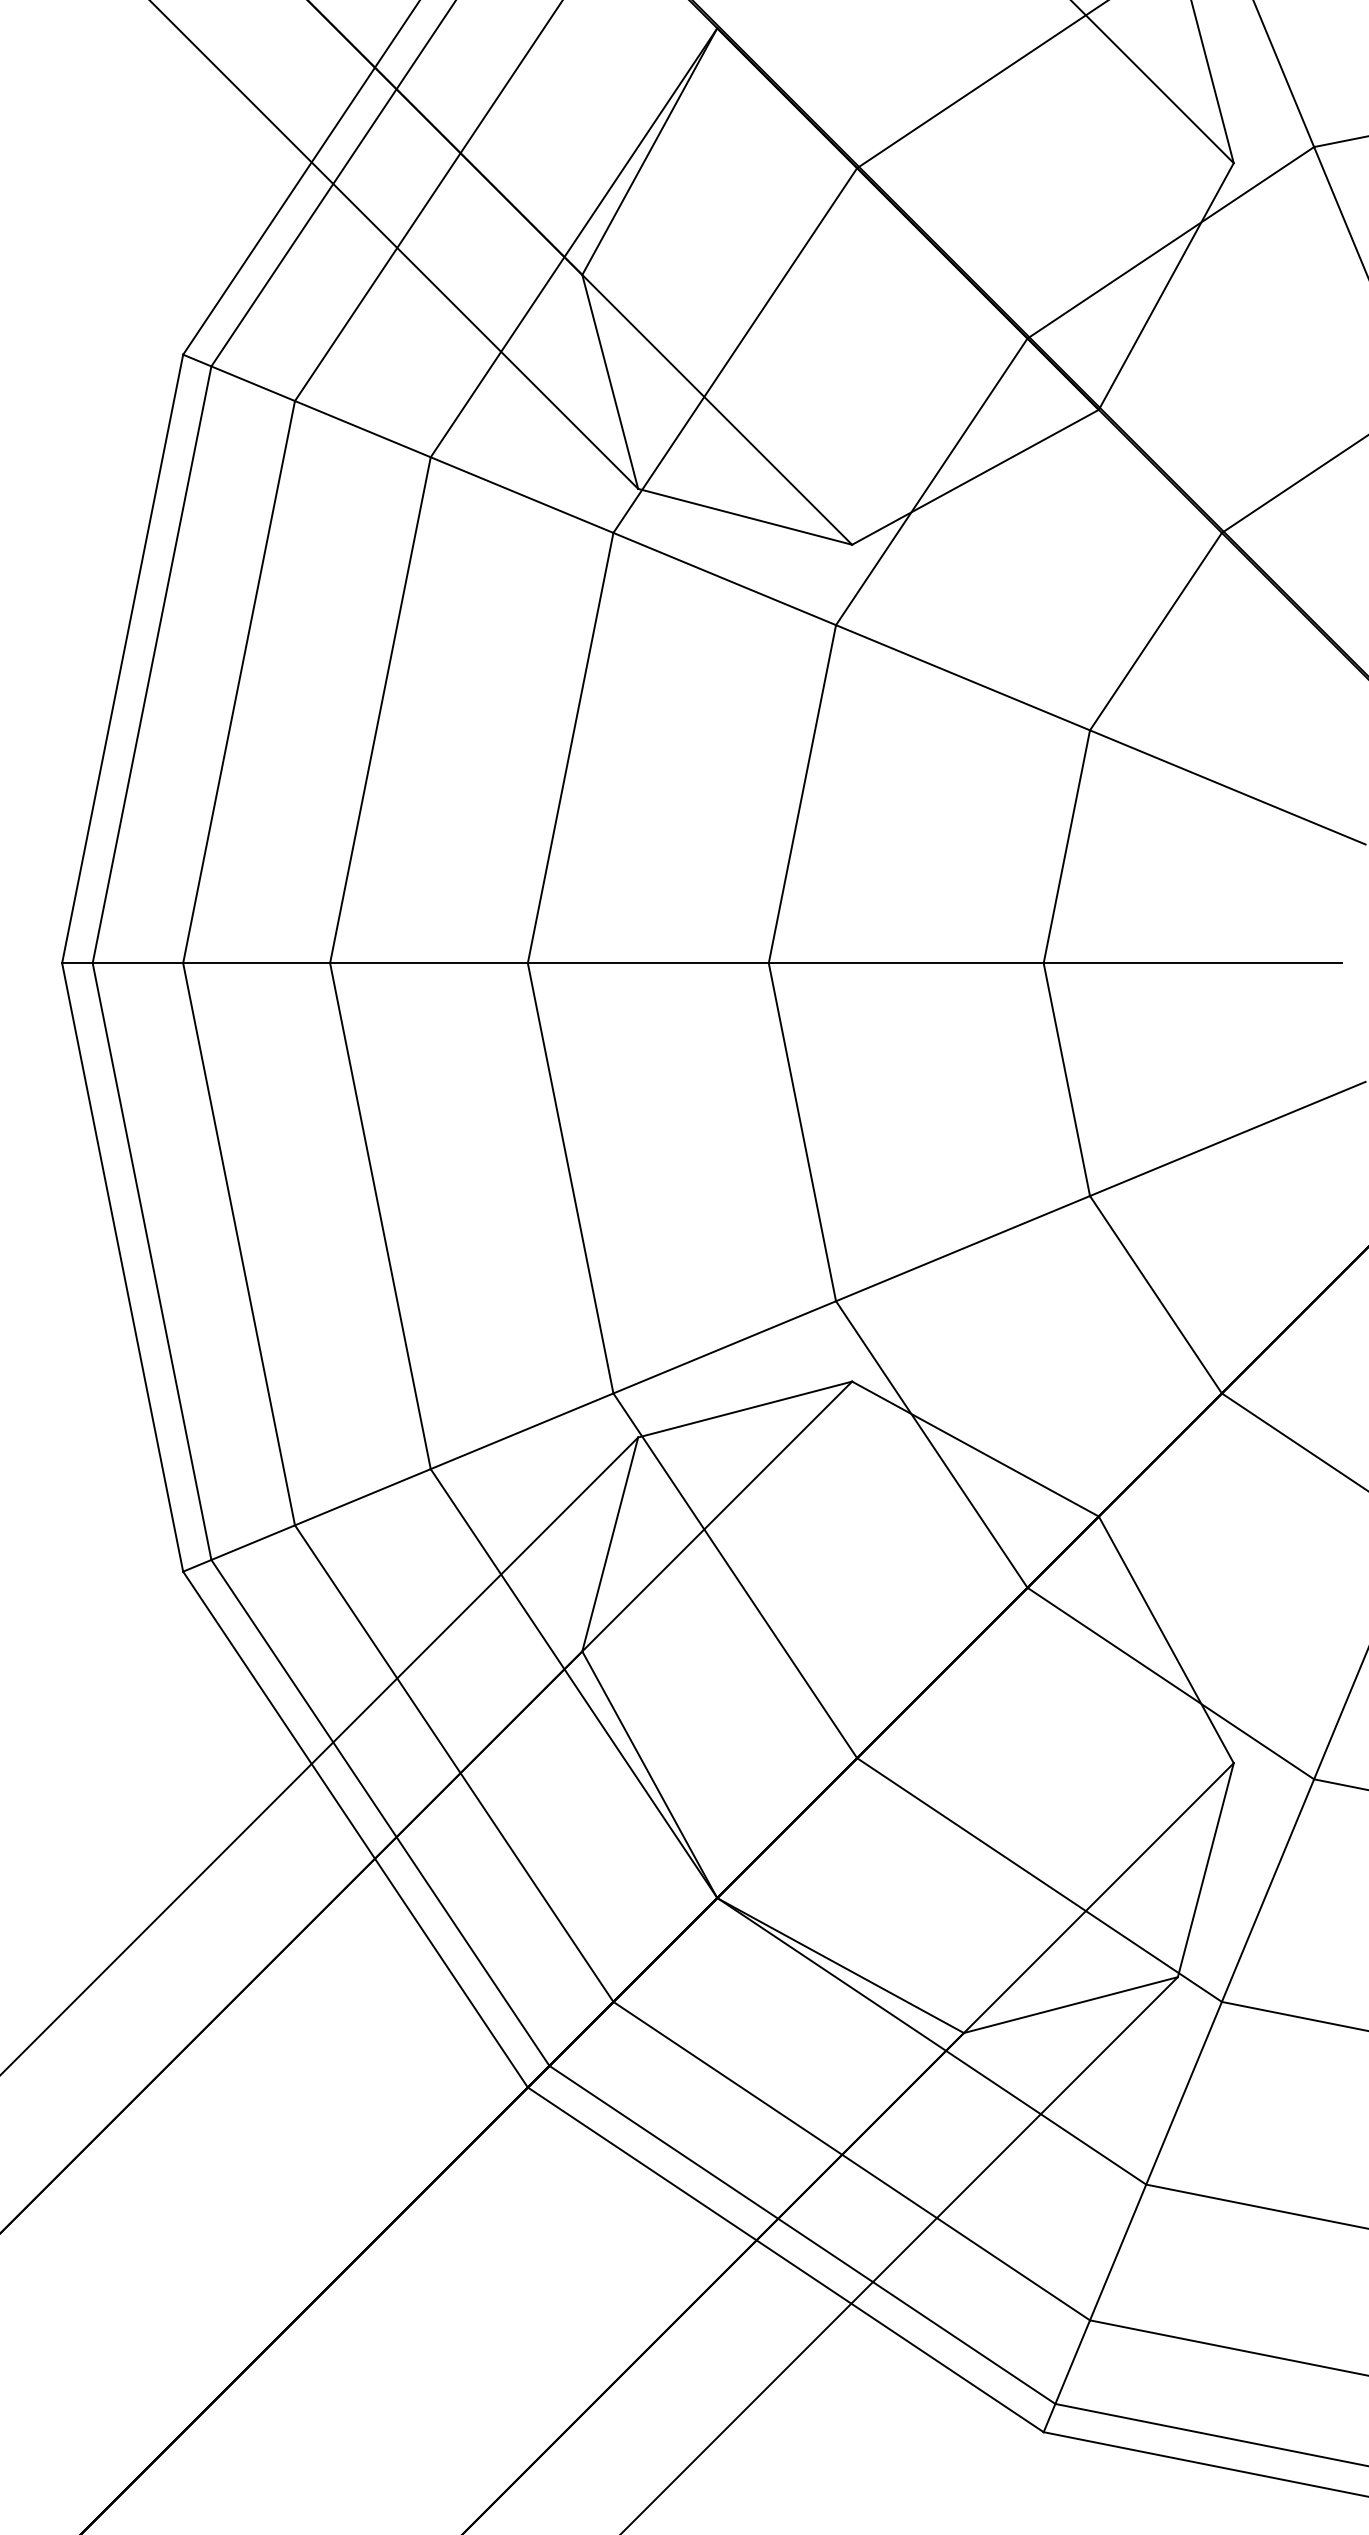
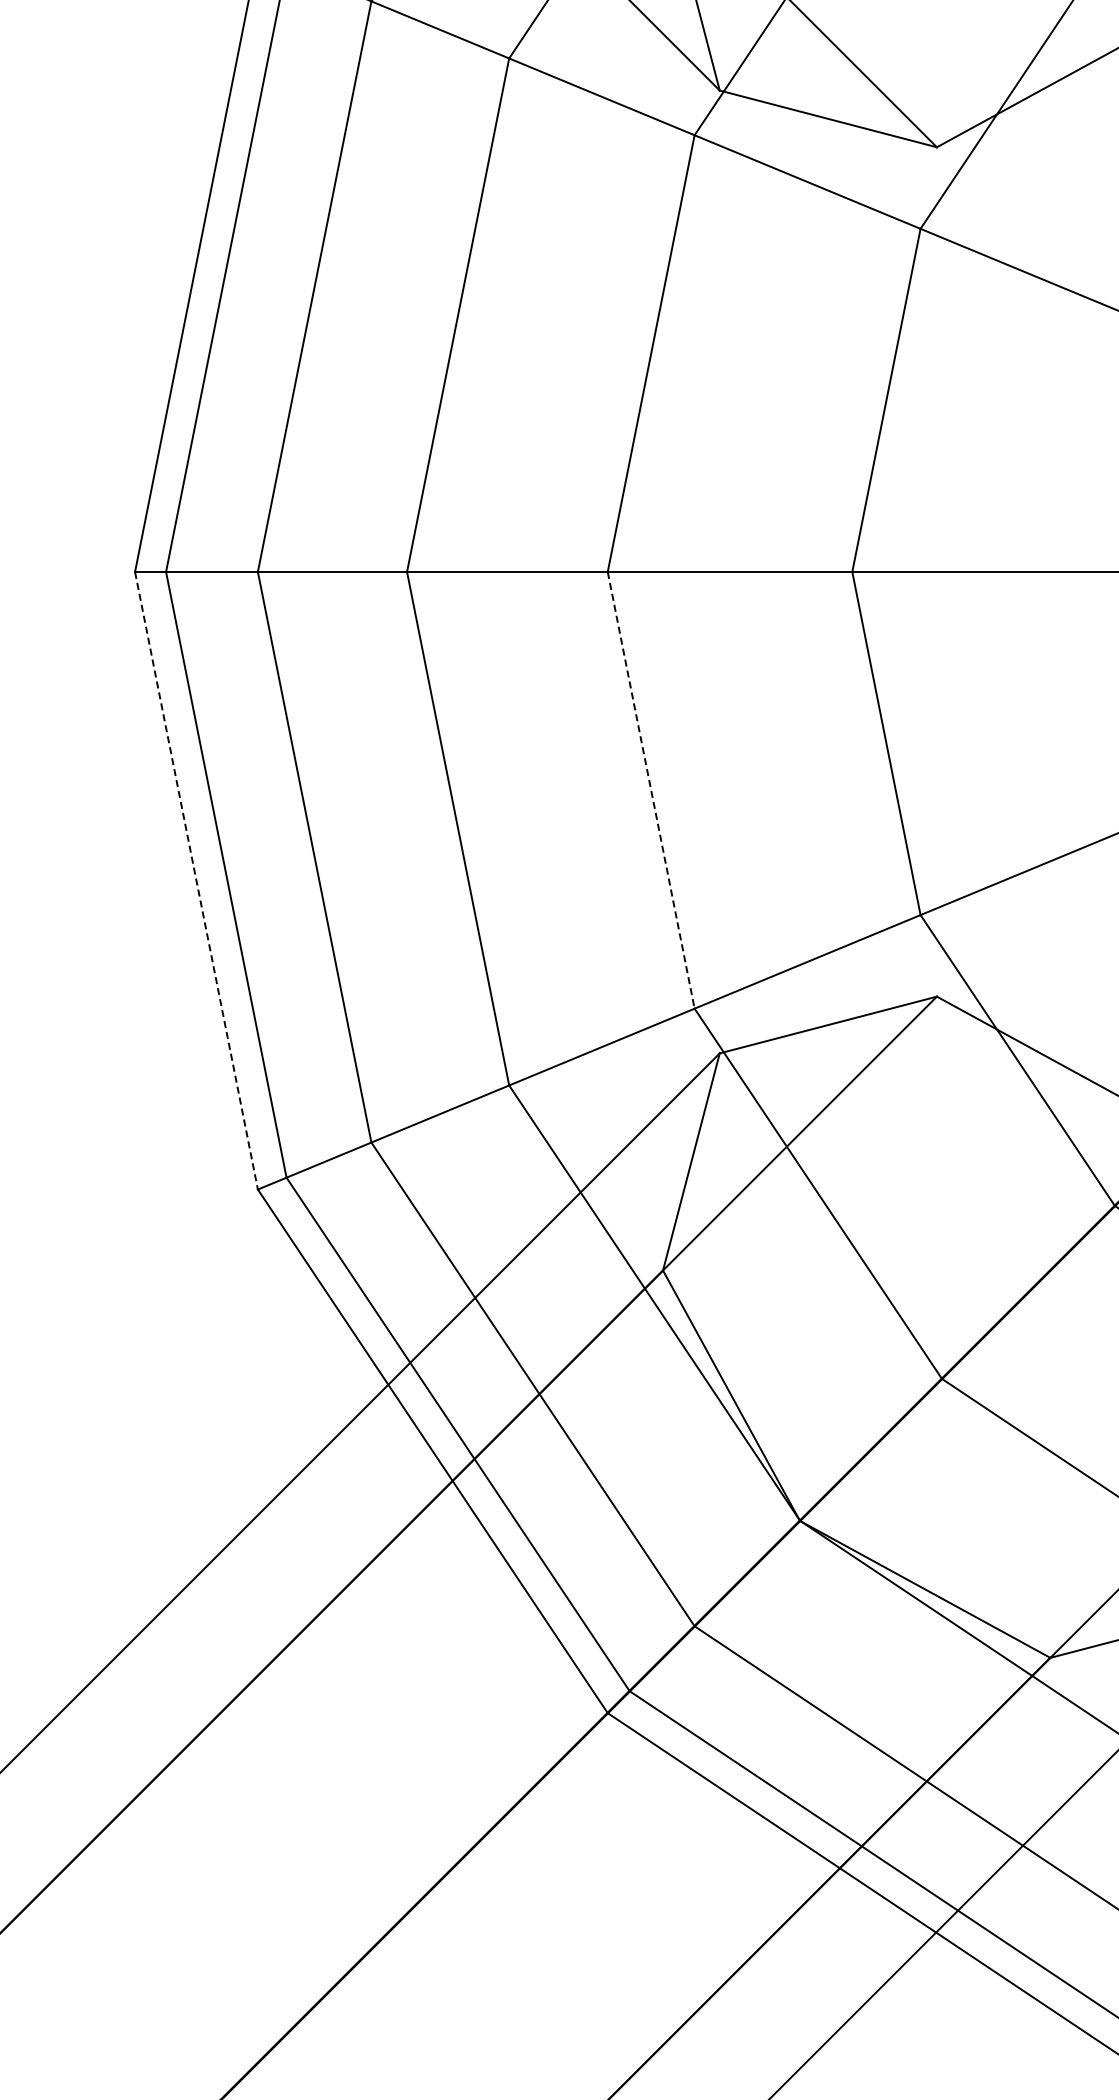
line: (570, 1178) -> (651, 790), solid -> dashed
line: (122, 1267) -> (196, 880), solid -> dashed

